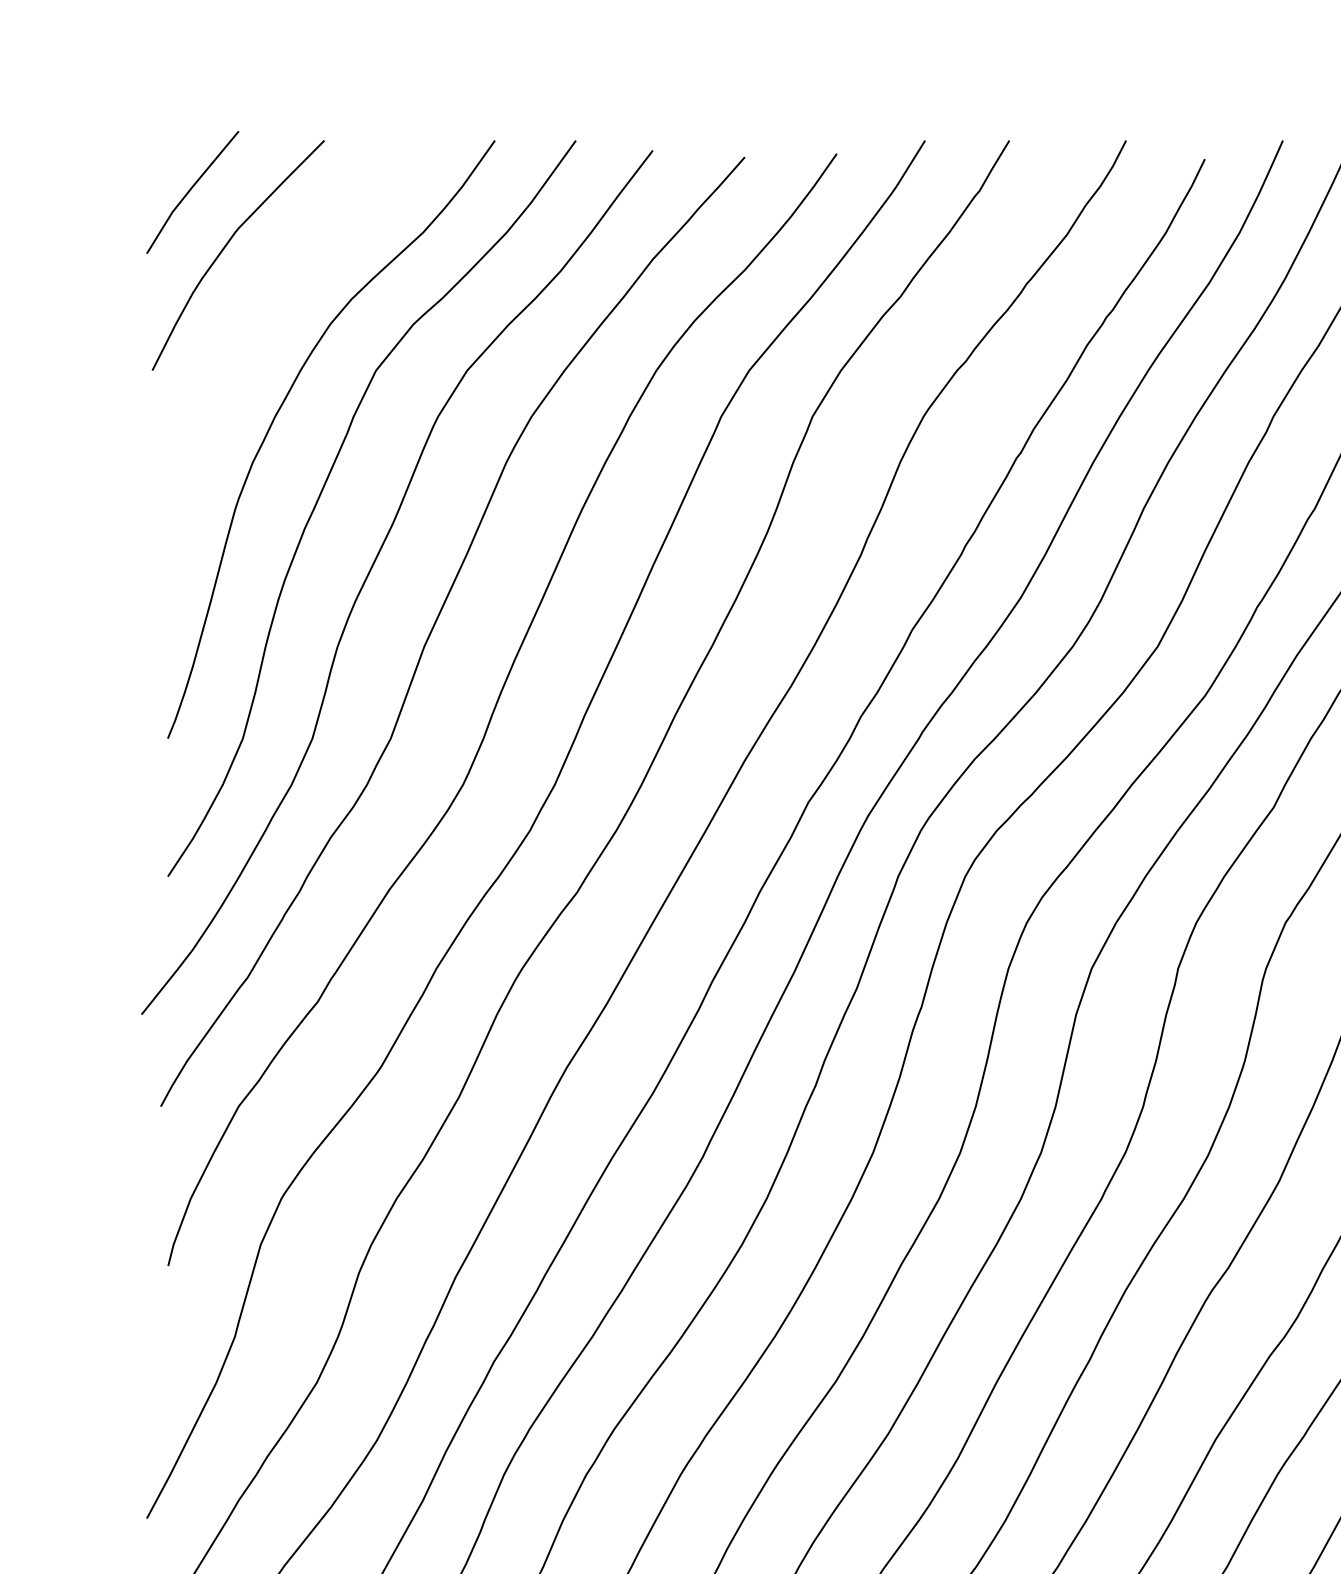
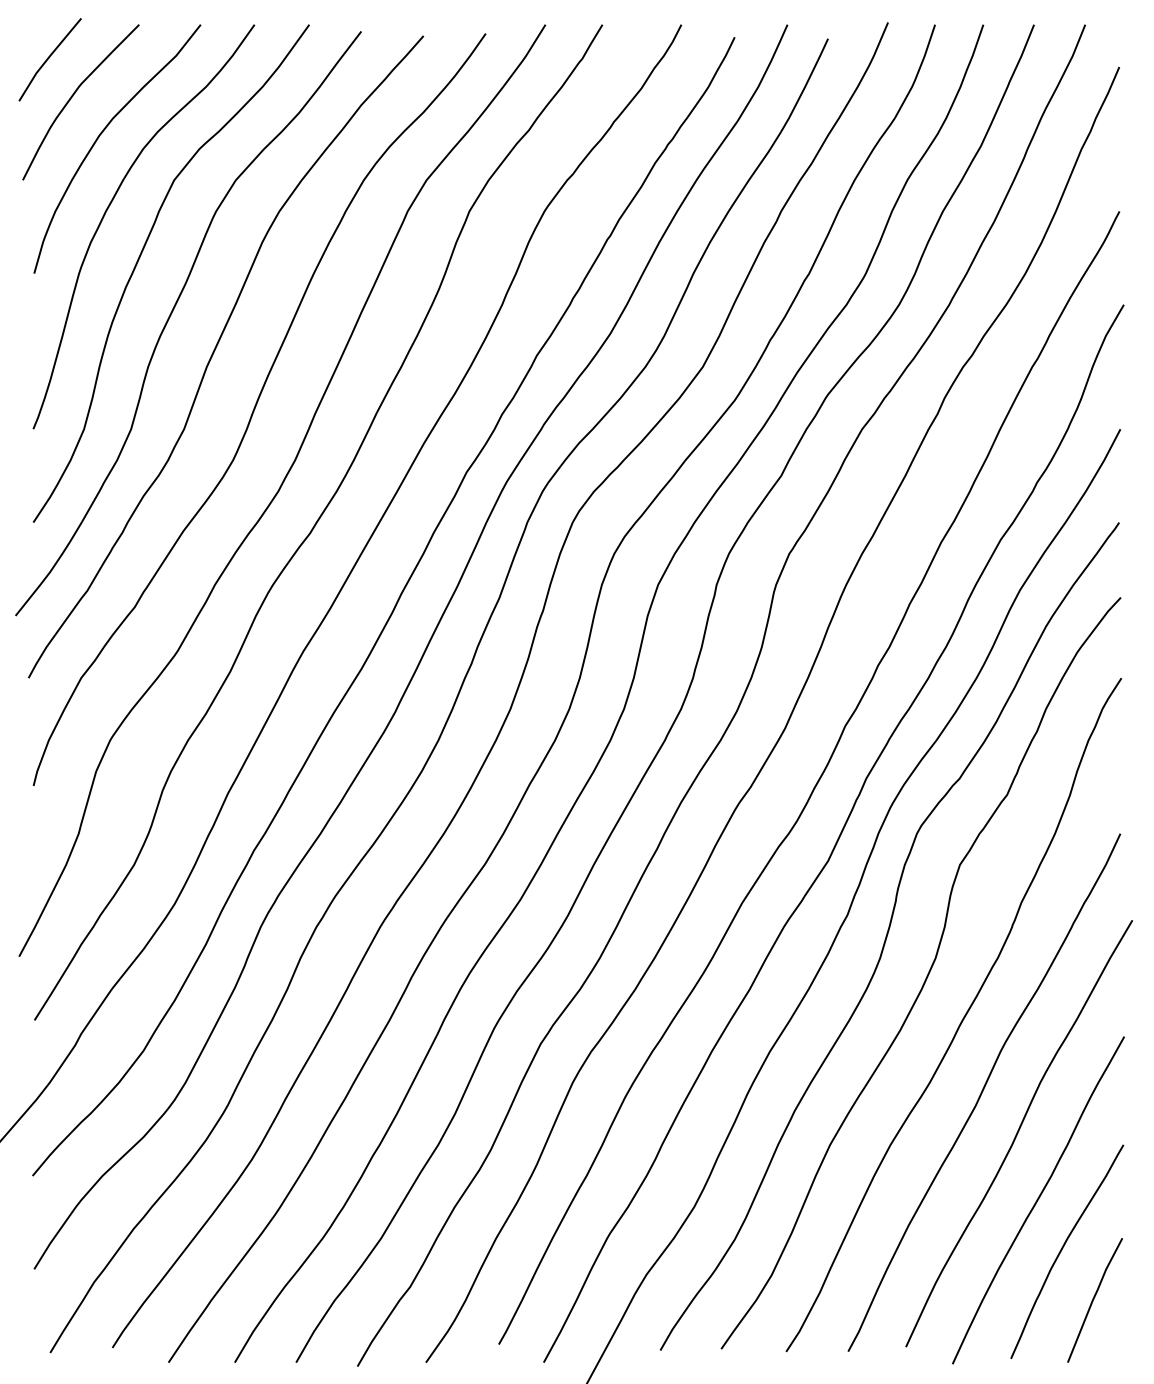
curve: (264, 310) -> (98, 139), added

